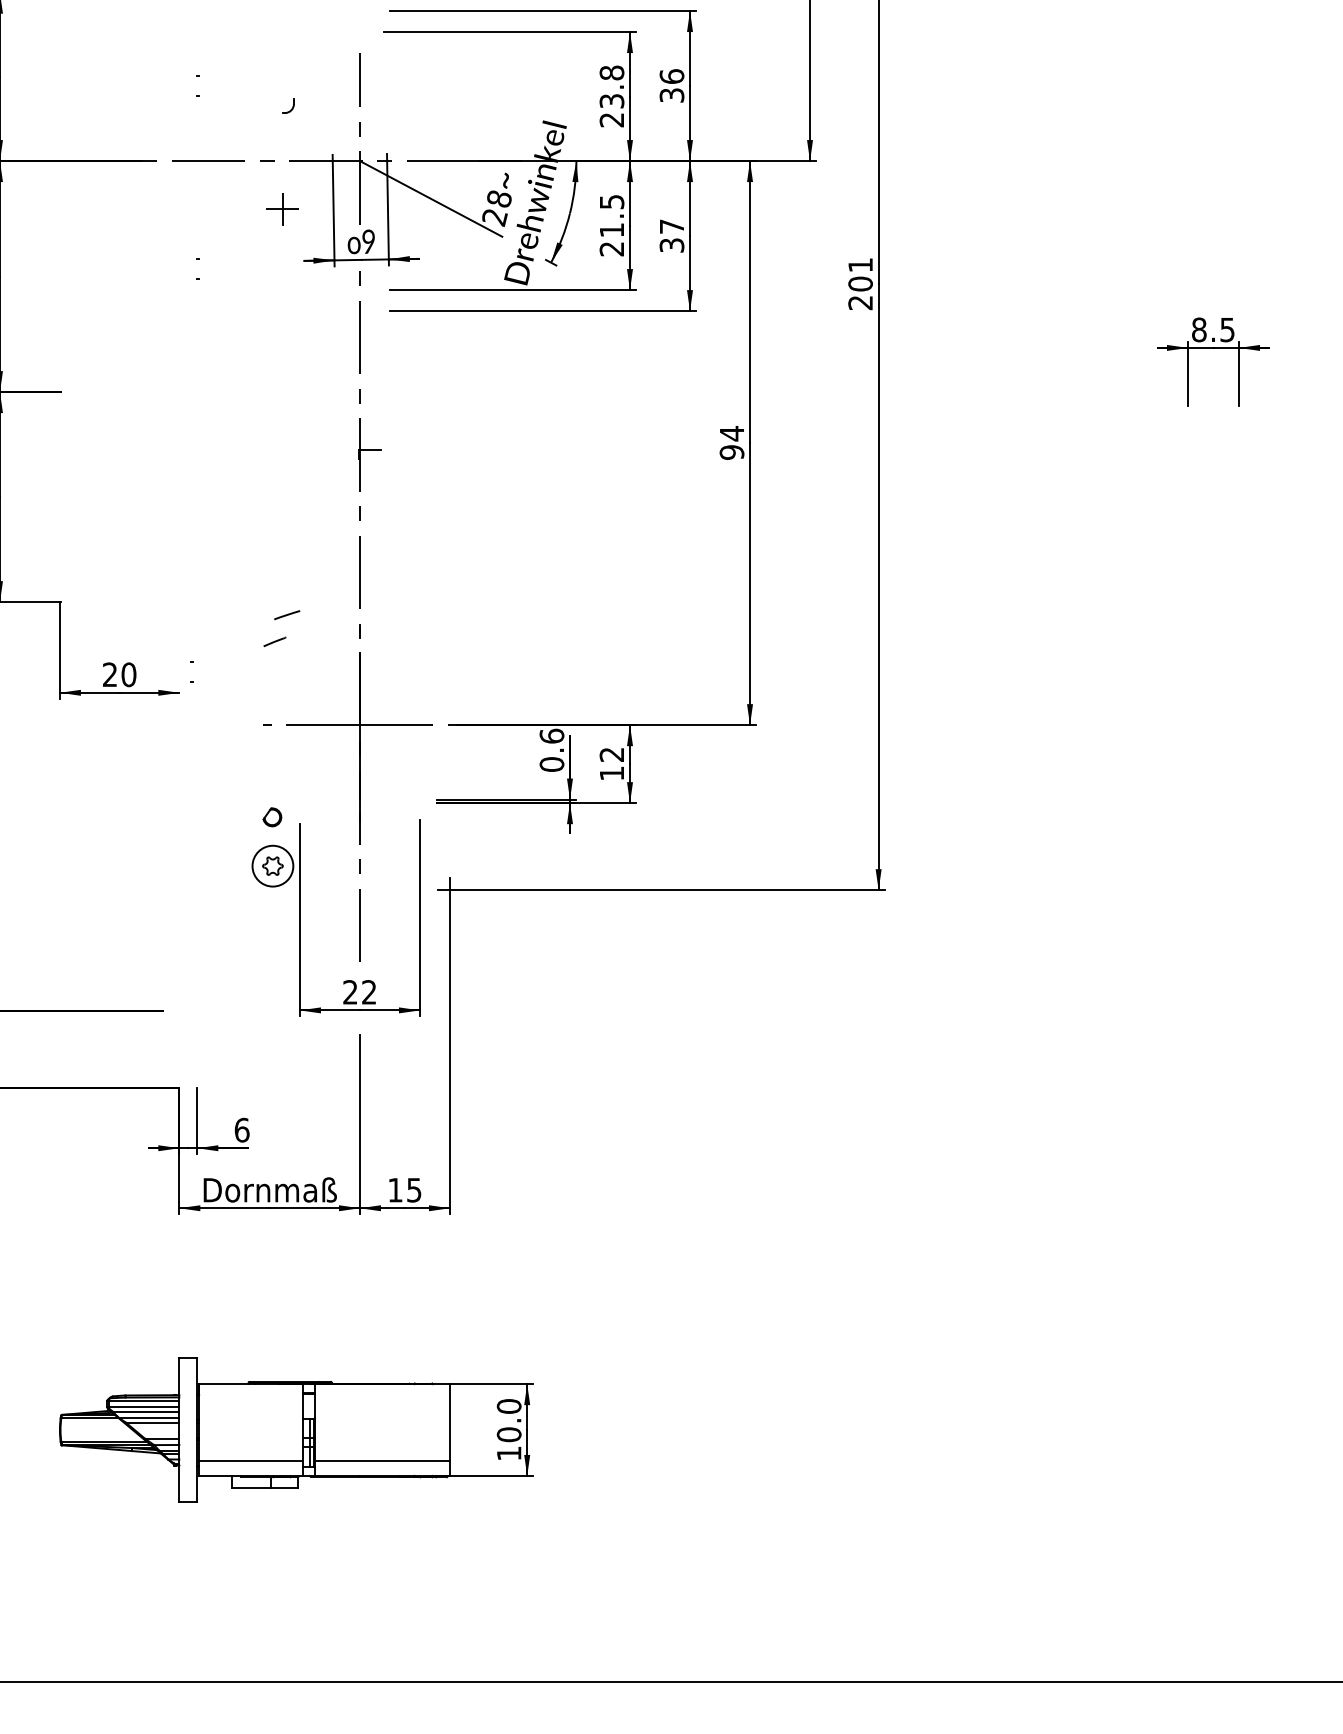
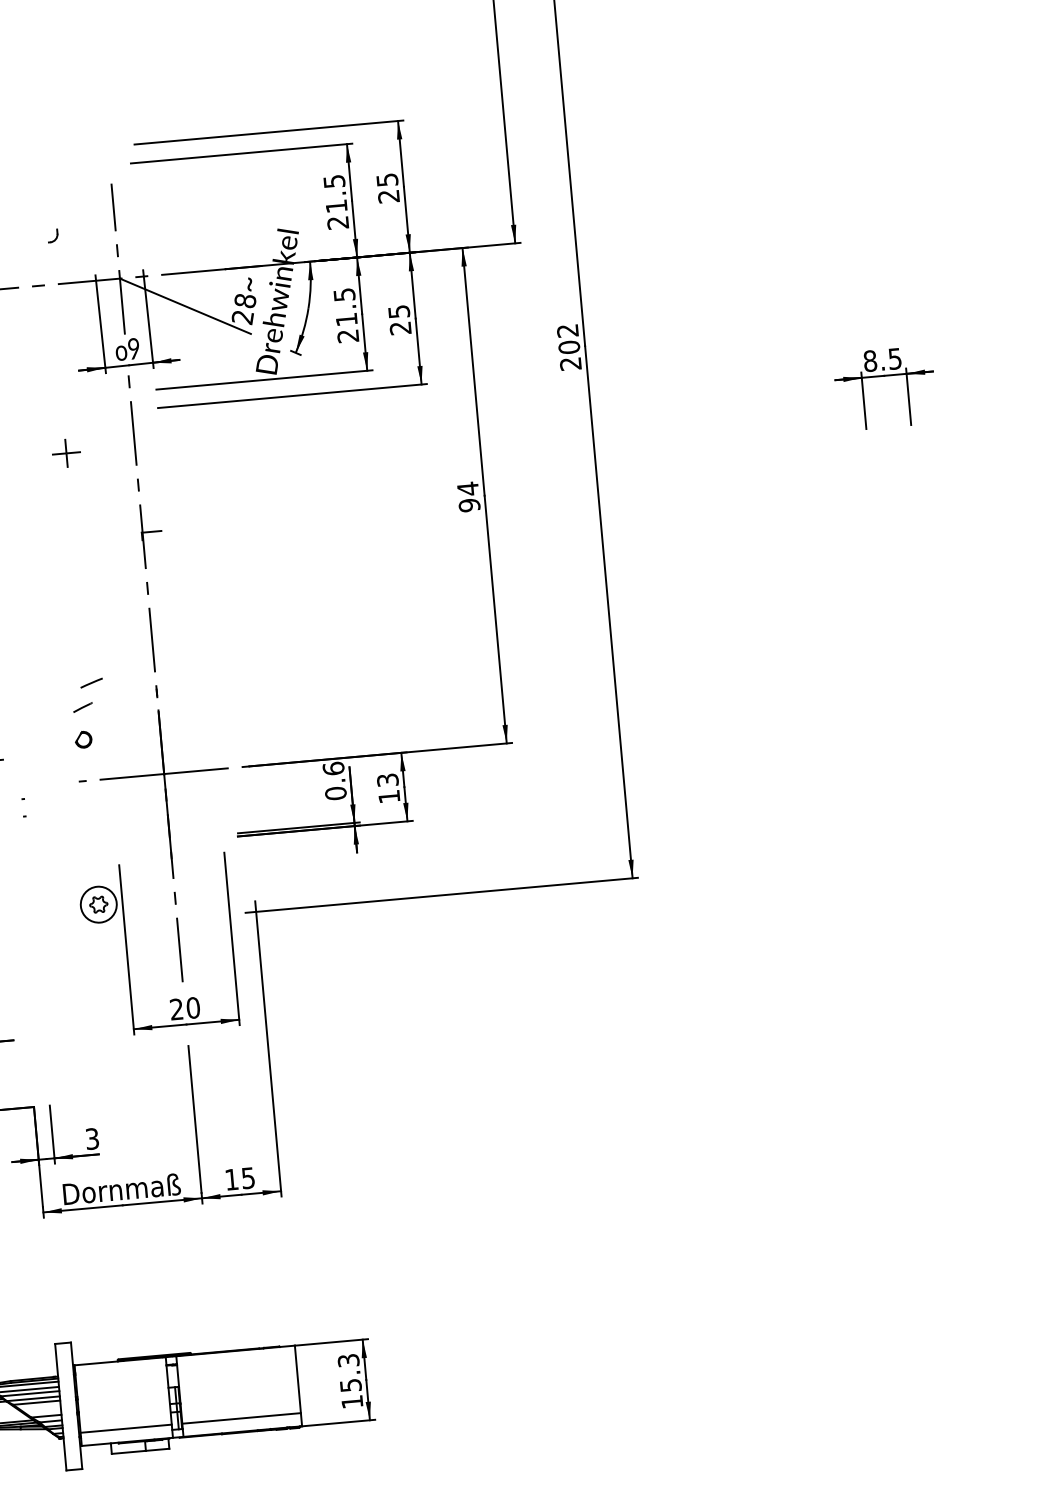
text: (671, 85) -> (387, 187), 36 -> 25
text: (611, 86) -> (335, 193), 23.8 -> 21.5
part: (282, 209) -> (66, 453), moved
text: (671, 235) -> (399, 319), 37 -> 25
text: (860, 265) -> (567, 331), 201 -> 202
part: (191, 662) -> (22, 799), moved
text: (611, 754) -> (387, 780), 12 -> 13
part: (272, 817) -> (83, 739), moved
text: (369, 992) -> (193, 1008), 22 -> 20
text: (241, 1129) -> (91, 1138), 6 -> 3
text: (508, 1420) -> (349, 1373), 10.0 -> 15.3

